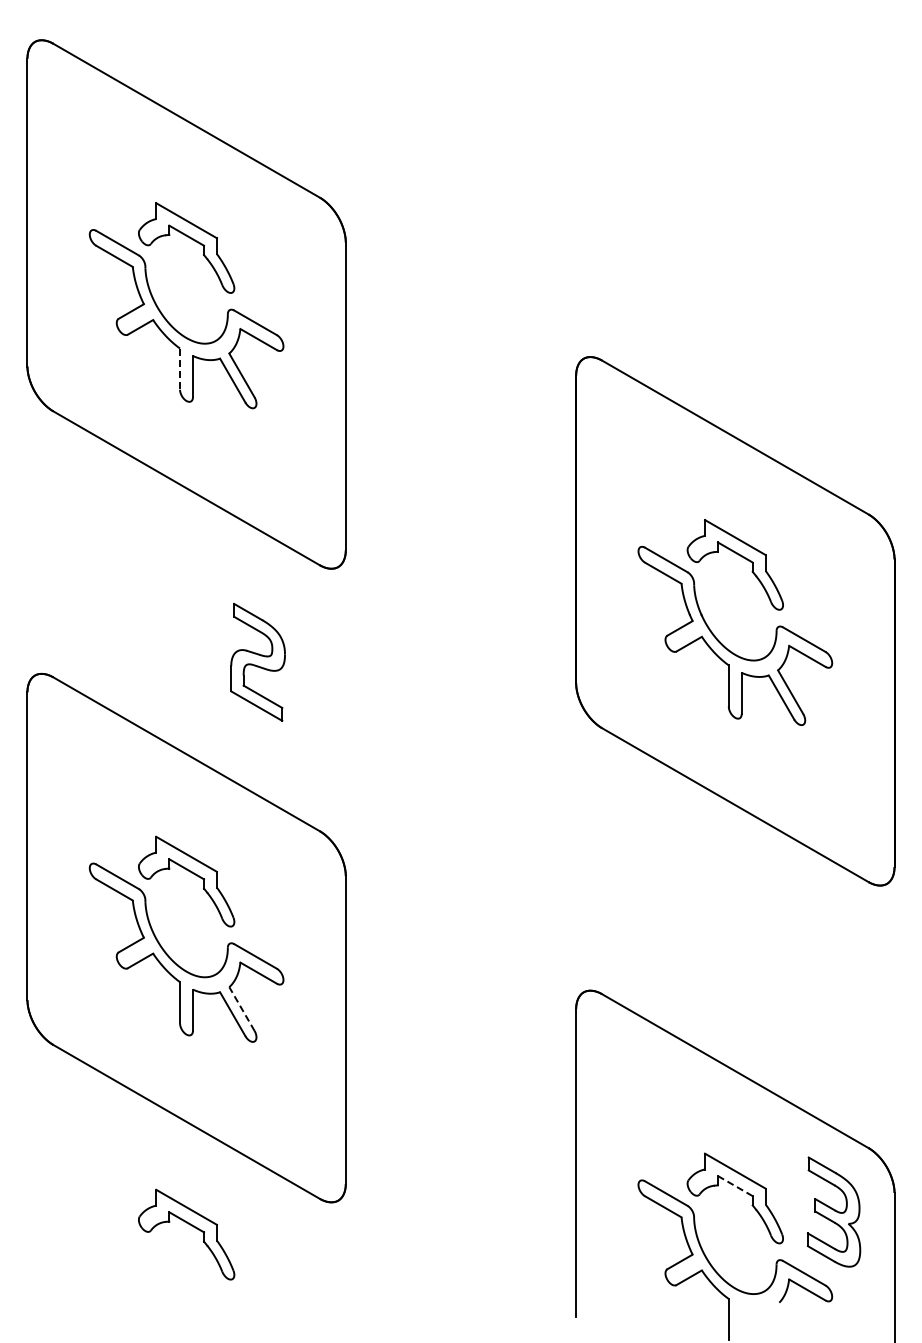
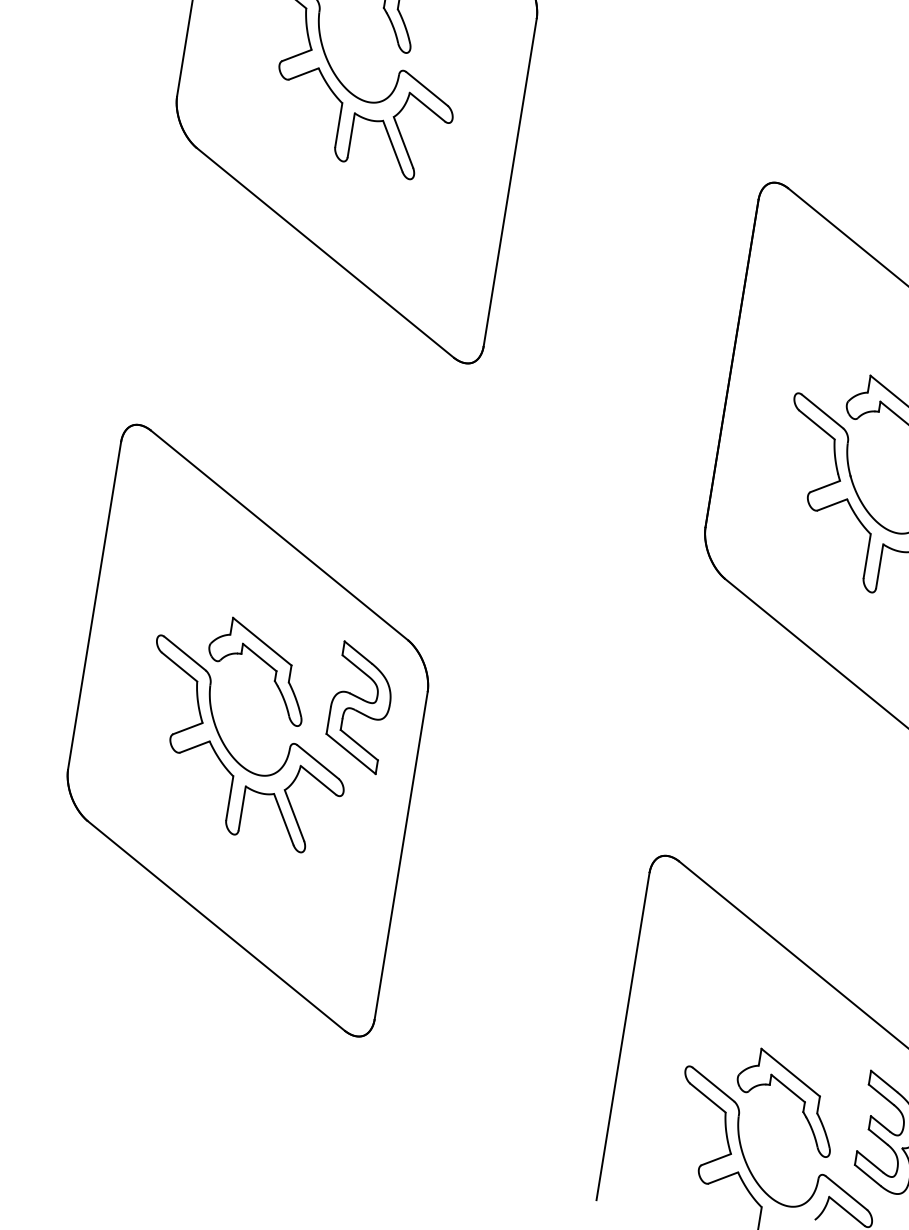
line: (180, 369) -> (339, 125), dashed -> solid
part: (257, 662) -> (359, 707), moved
line: (241, 1008) -> (294, 814), dashed -> solid
line: (735, 1186) -> (788, 1089), dashed -> solid
part: (191, 1226) -> (203, 1037), removed

